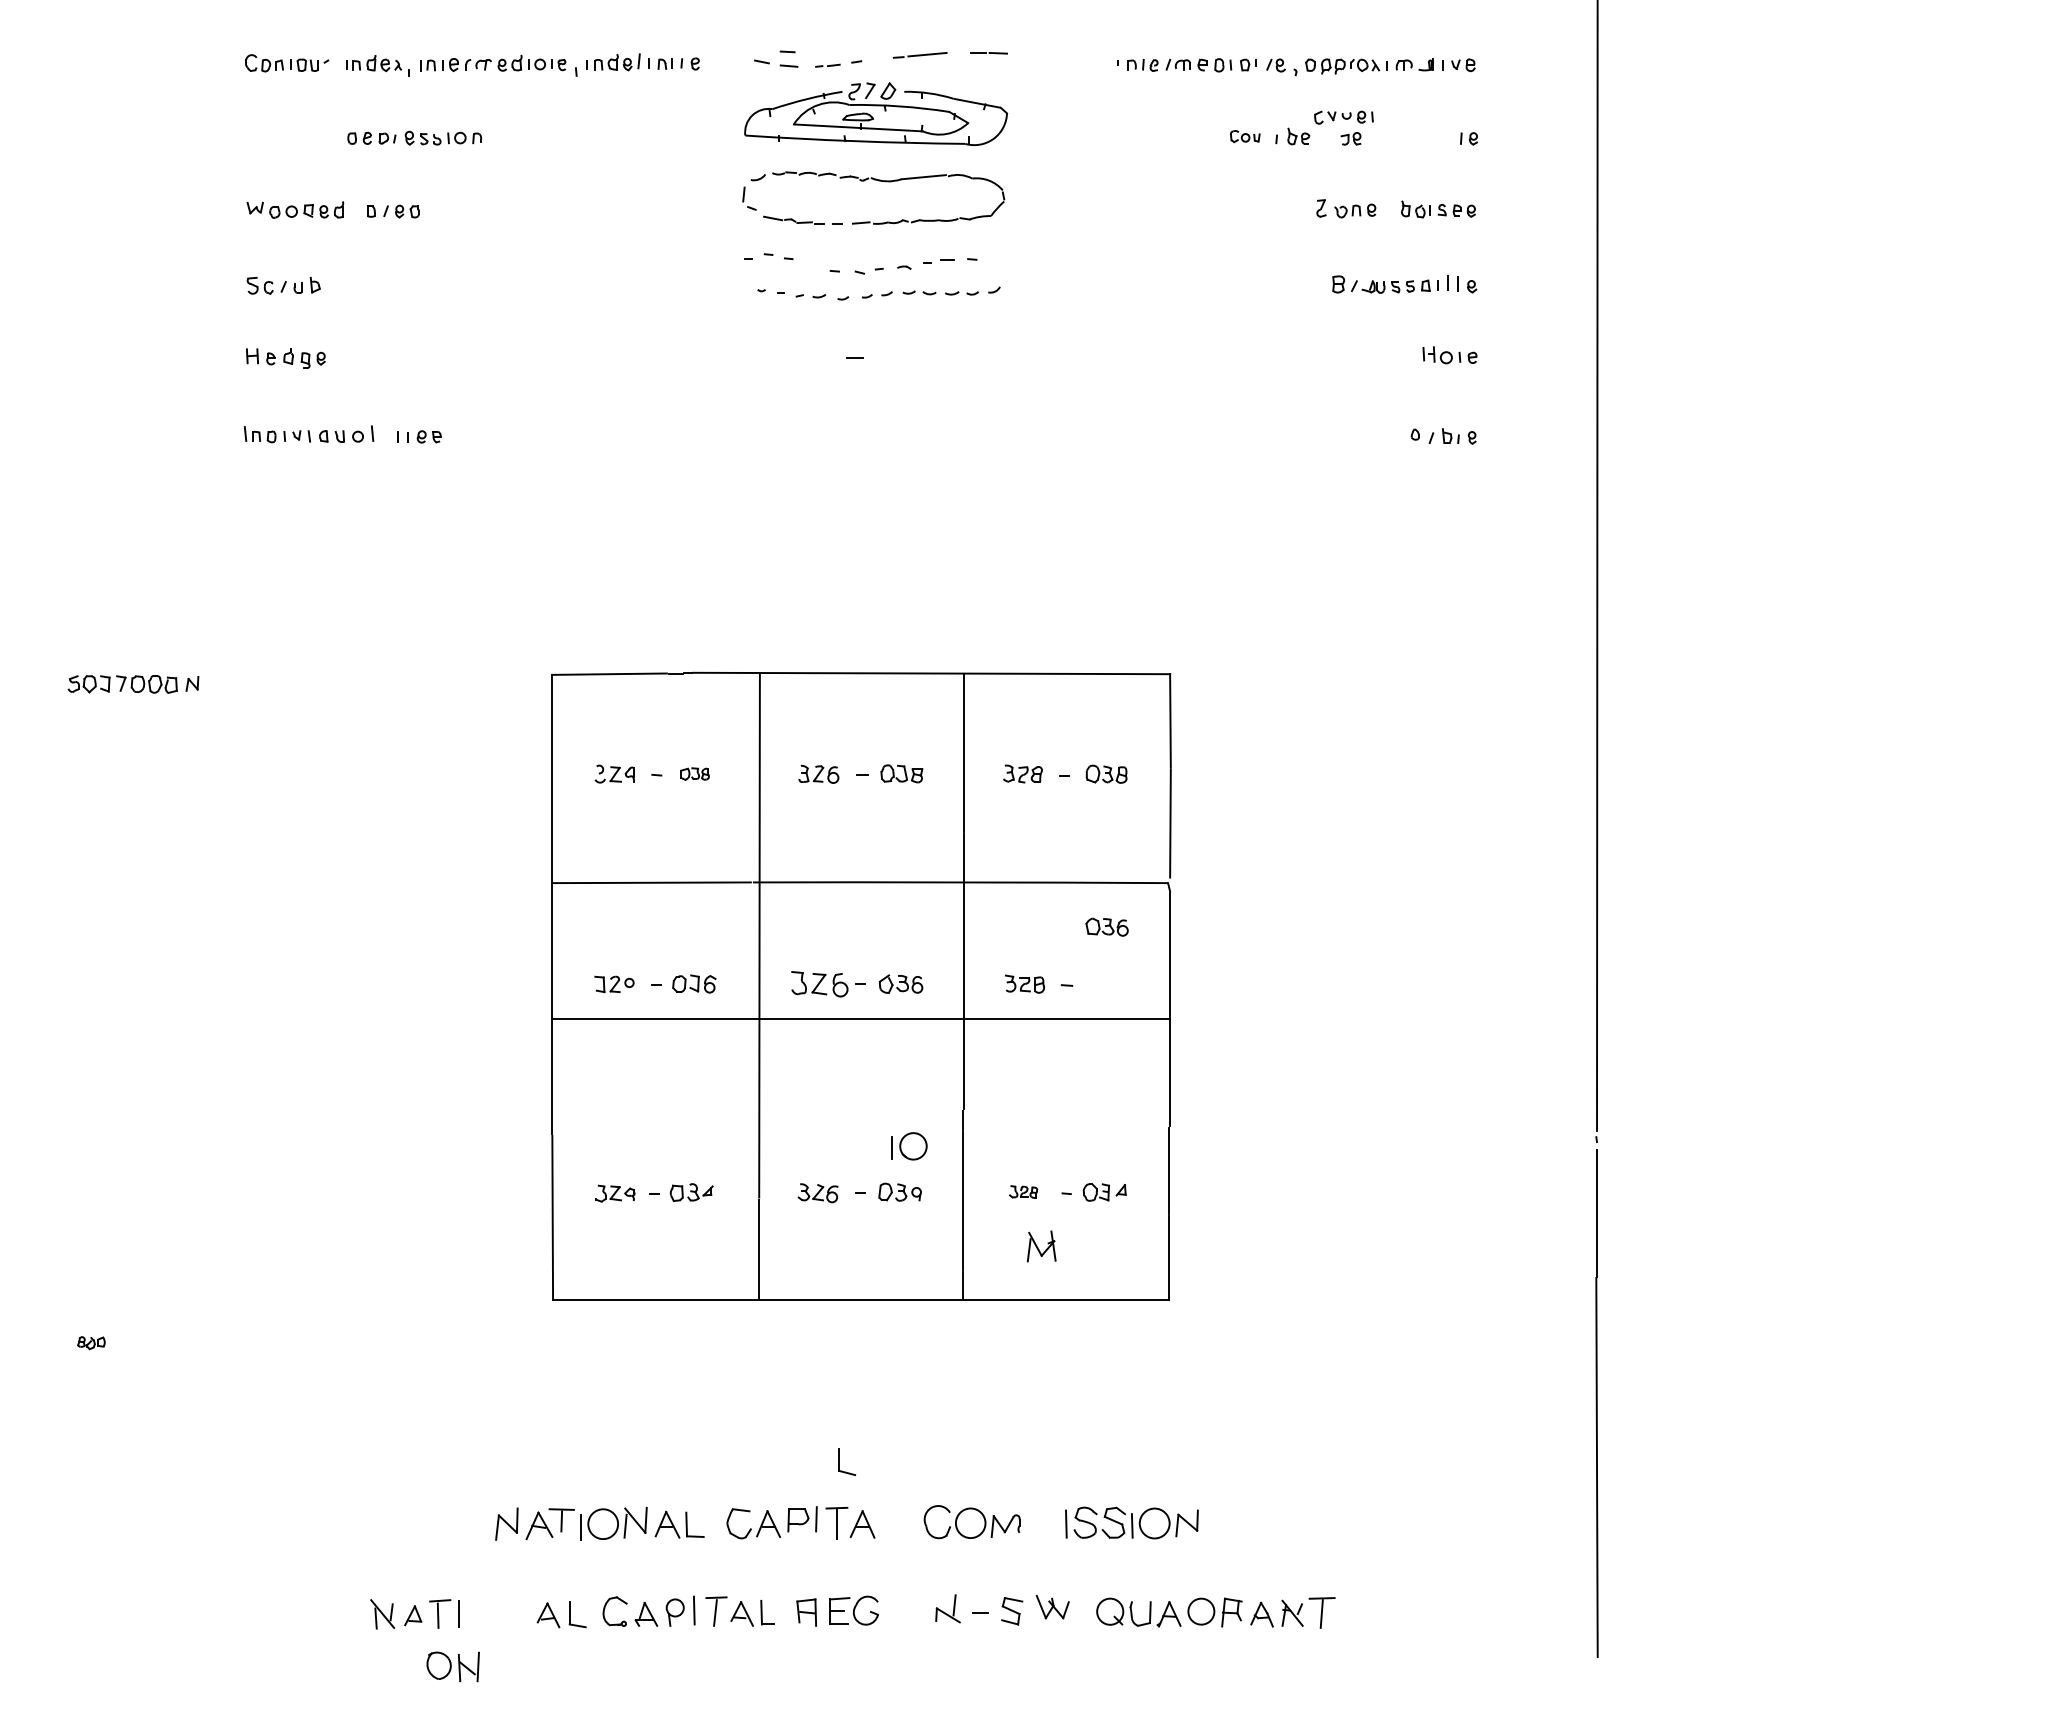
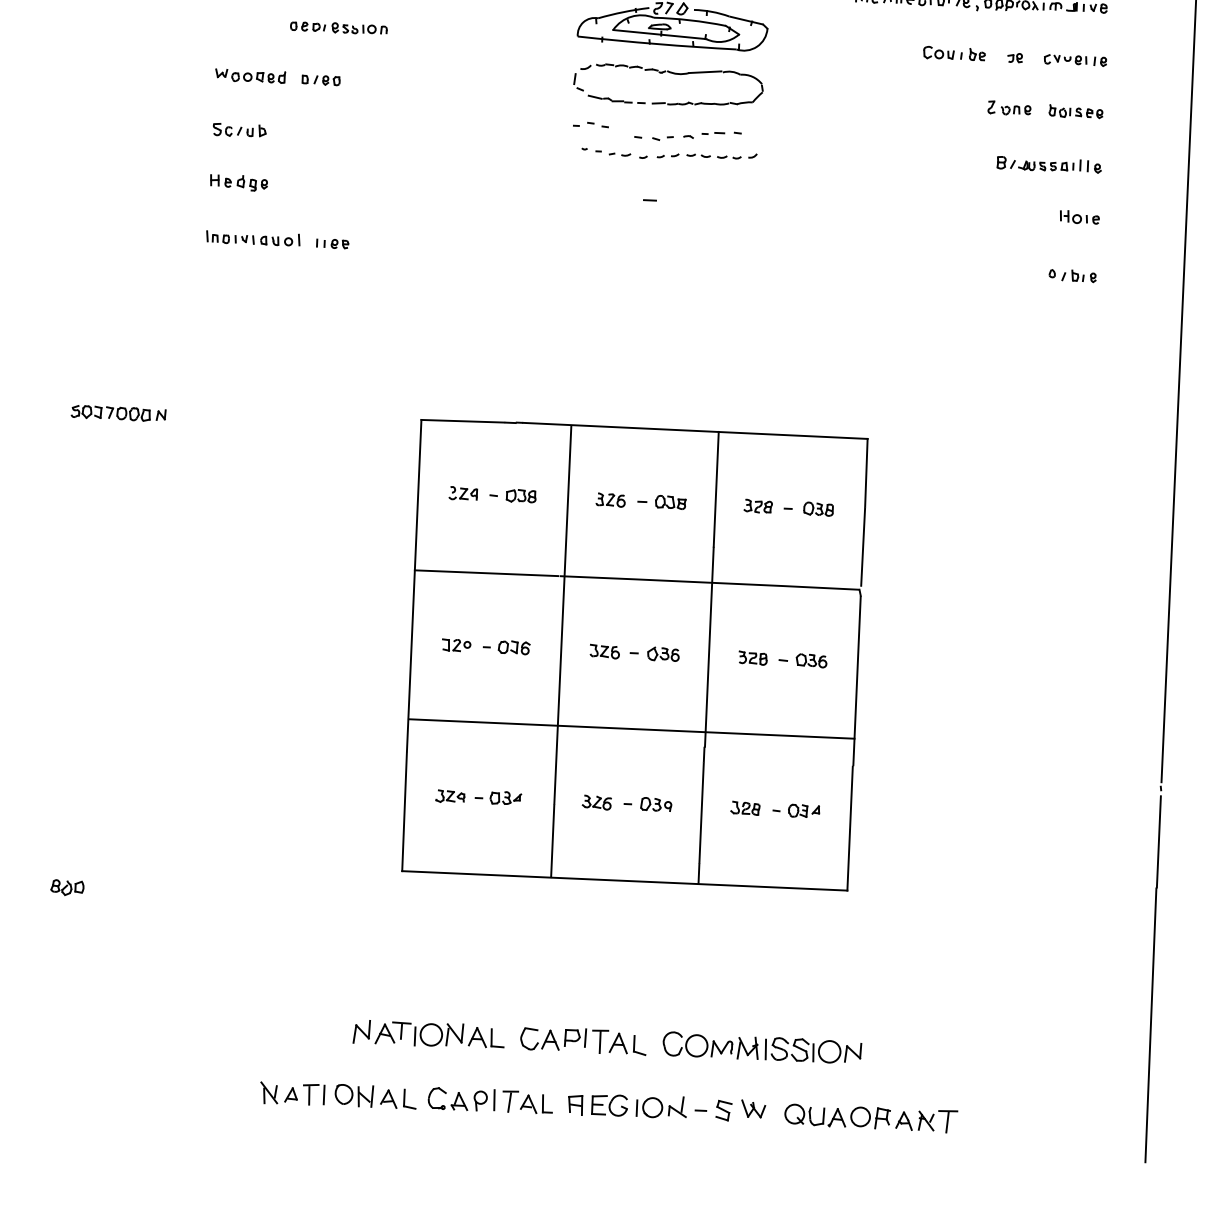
part: (1343, 117) -> (1065, 59), moved
part: (1244, 136) -> (938, 52), size x1.43
part: (694, 773) -> (520, 495), size x1.43
part: (1106, 926) -> (811, 660), moved
part: (819, 983) -> (604, 651), size x0.71
line: (861, 1019) -> (631, 729), moved
part: (909, 1146) -> (649, 1107), moved
part: (1023, 1191) -> (745, 807), size x1.43
part: (1041, 1246) -> (747, 1048), moved
part: (91, 1343) -> (67, 888), size x1.67
part: (839, 1462) -> (634, 1045), moved
part: (452, 1666) -> (353, 1095), moved

